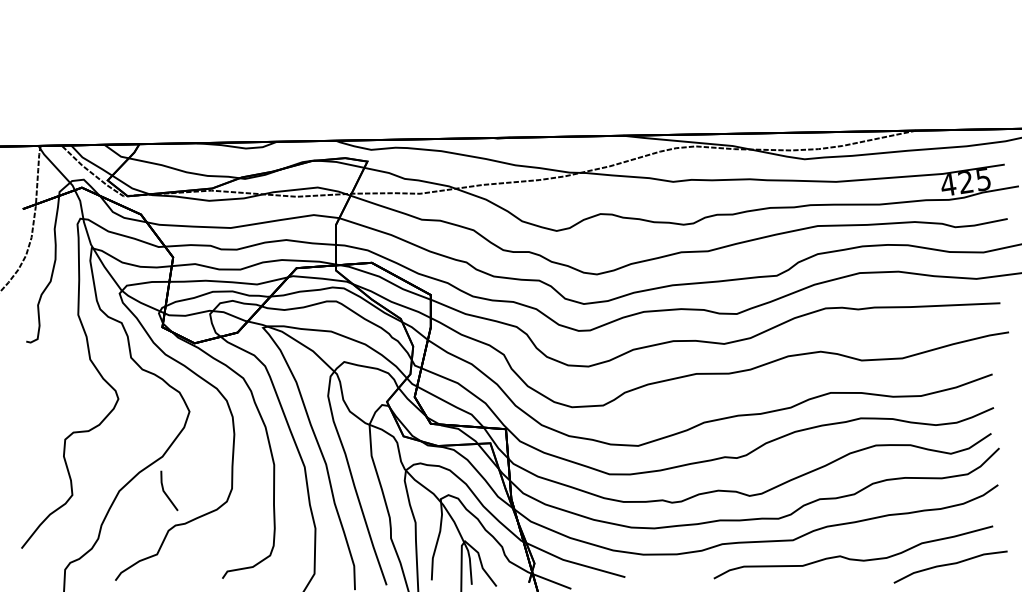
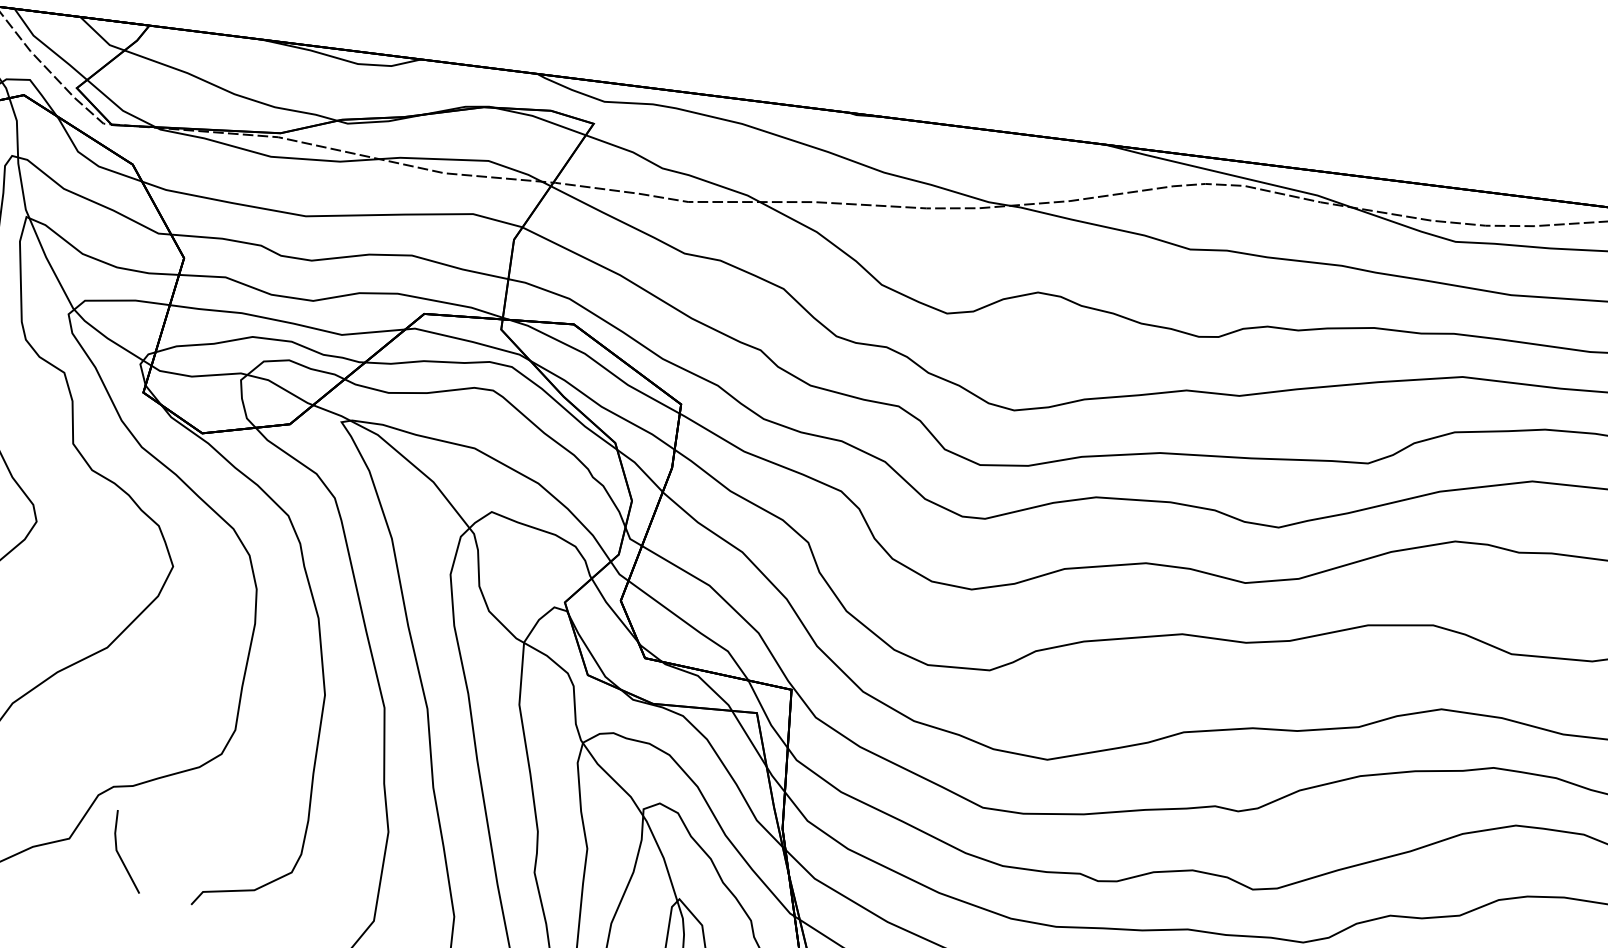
line: (165, 491) -> (120, 852), moved

